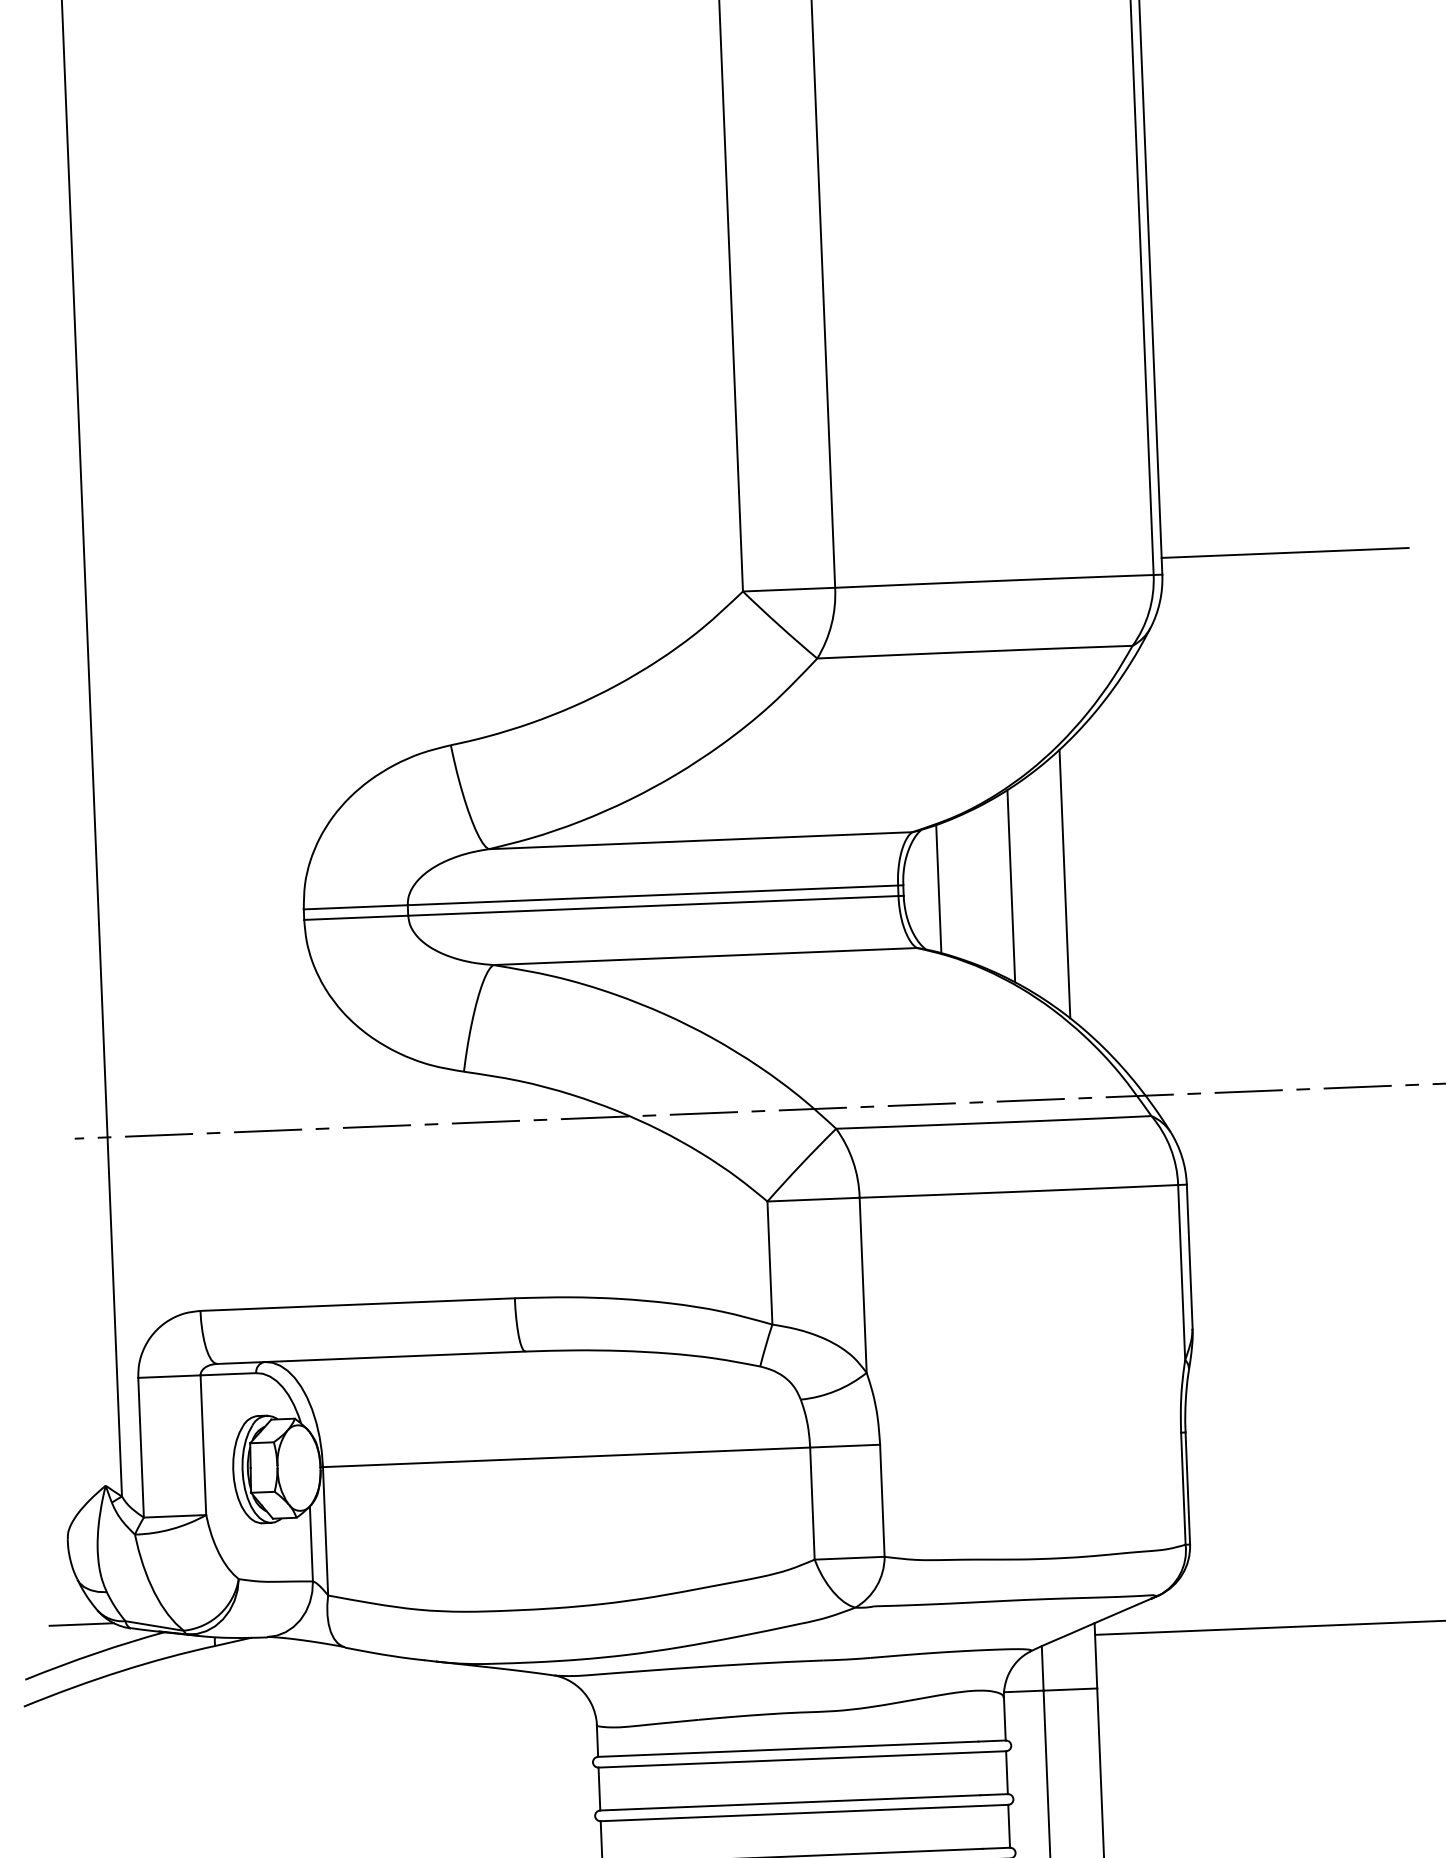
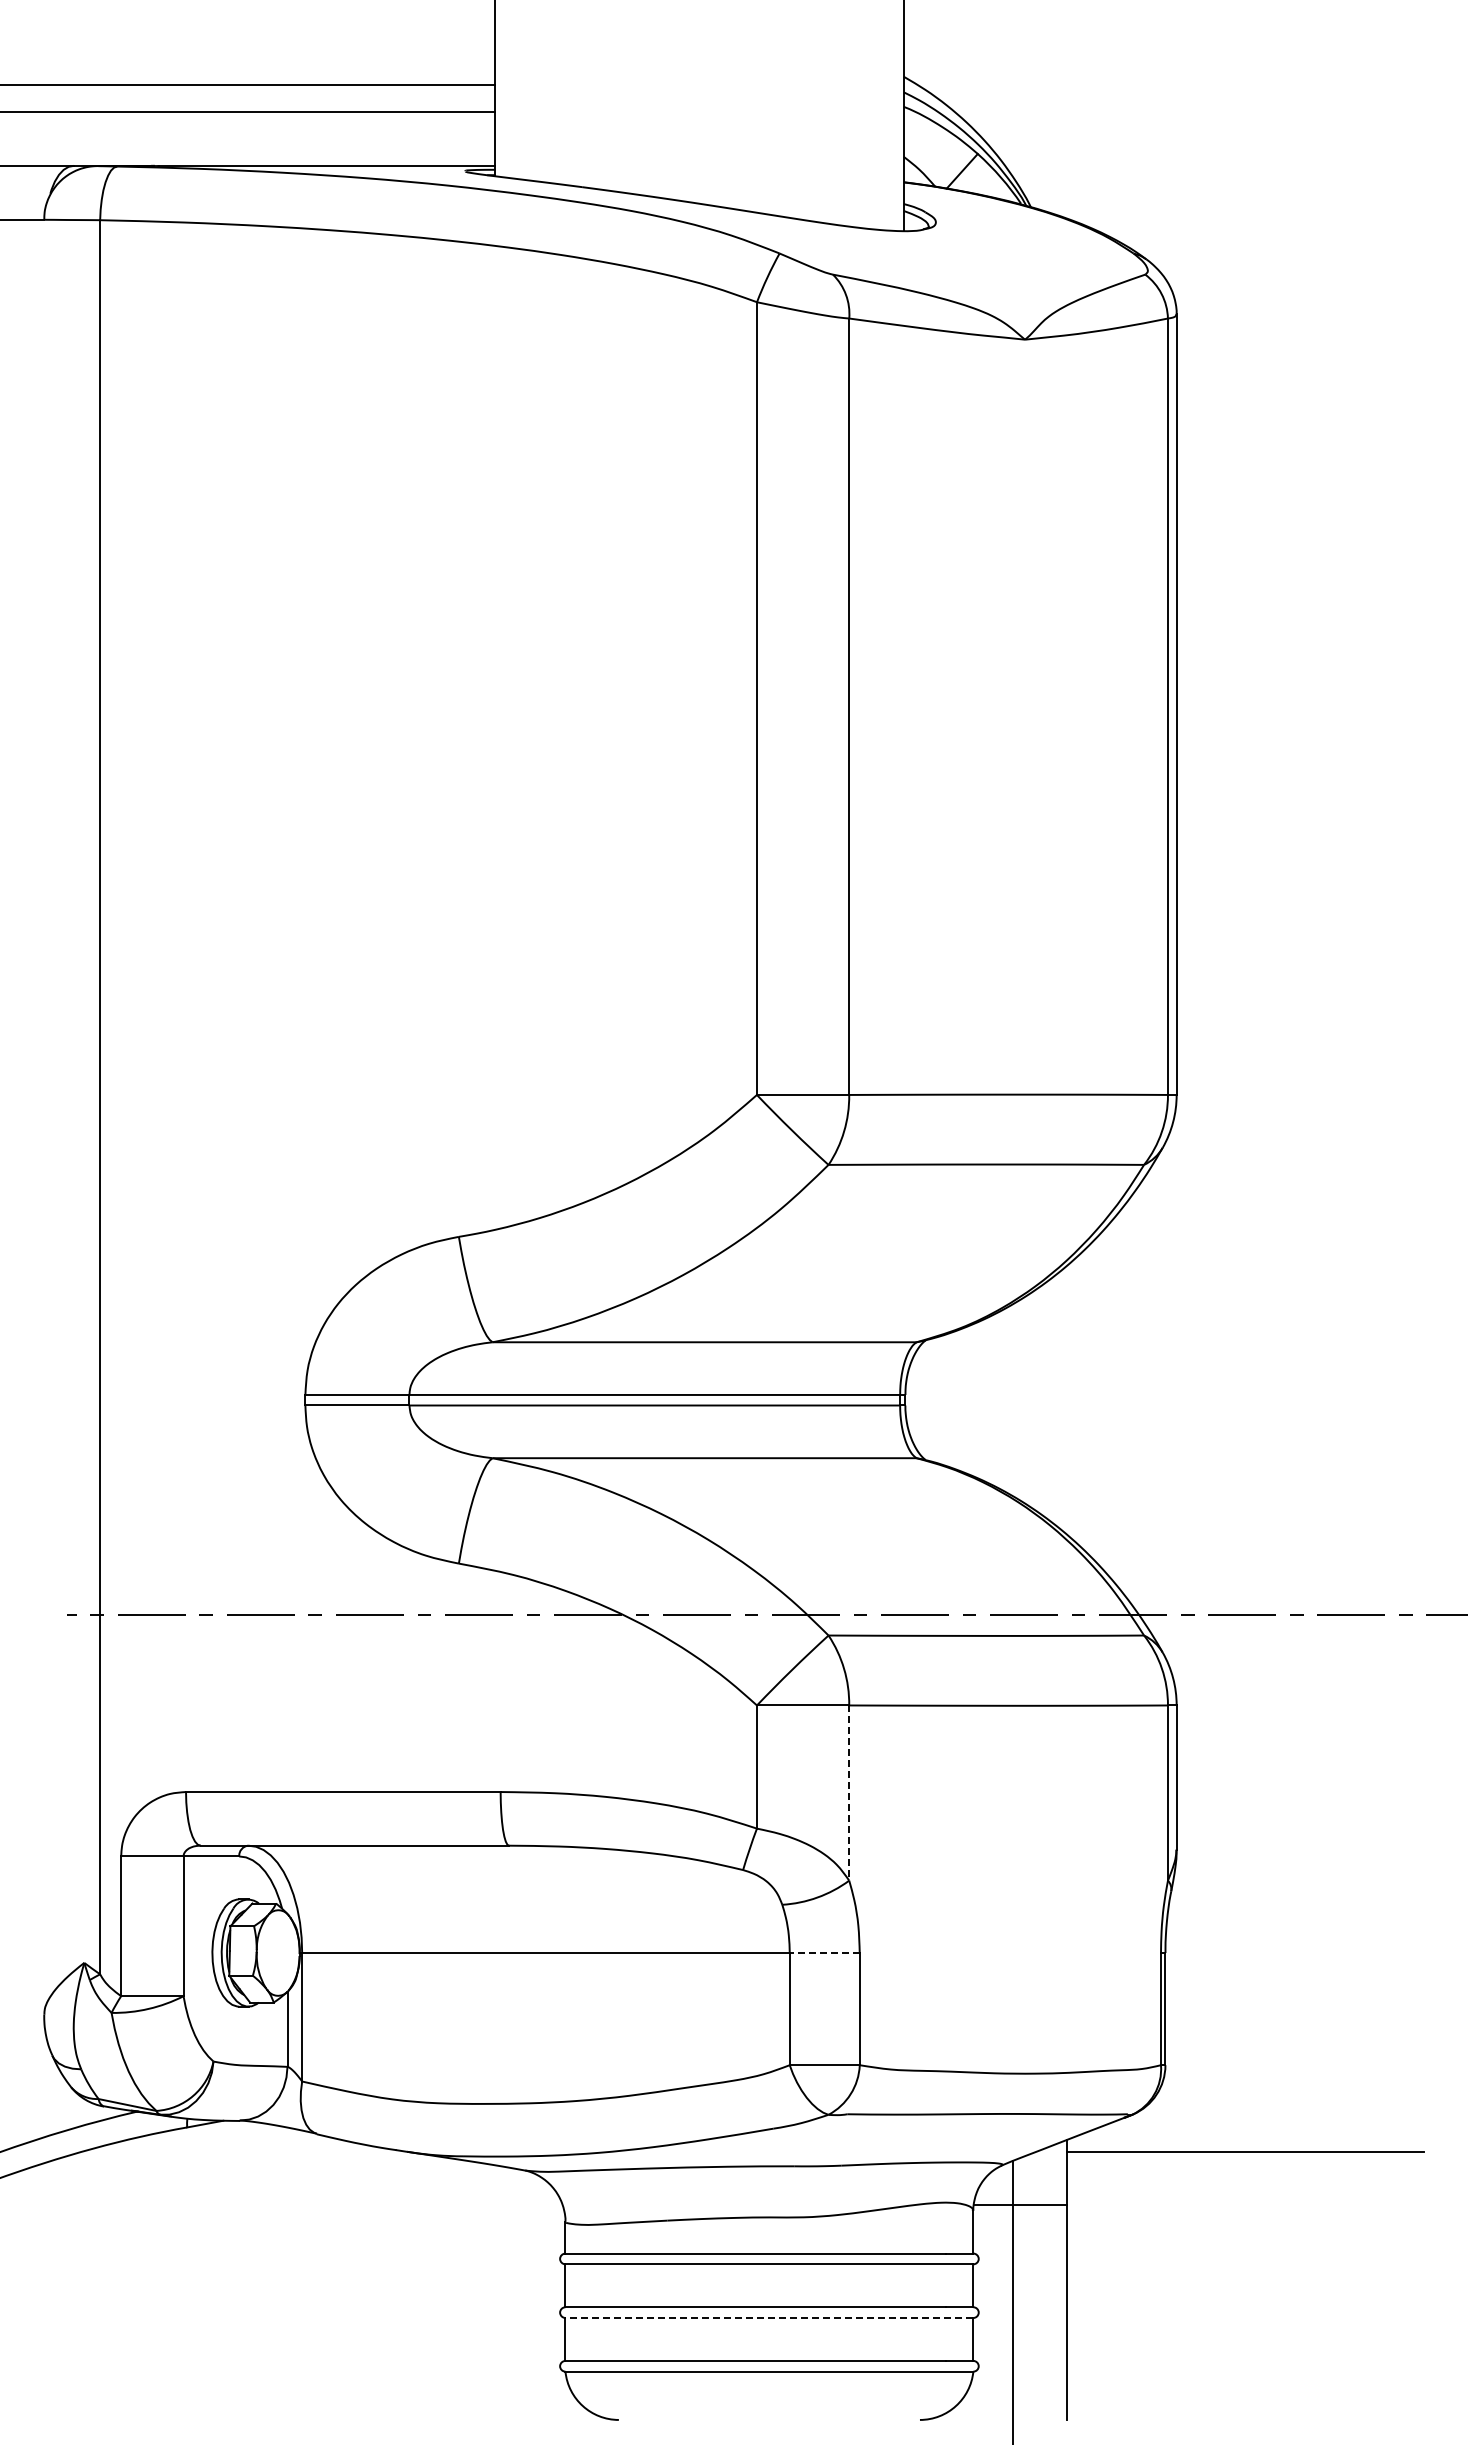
line: (1284, 553) -> (1299, 1078), removed
line: (1064, 883) -> (1066, 1399), removed
line: (1011, 885) -> (1013, 1399), removed
line: (938, 889) -> (940, 1400), removed
line: (863, 1285) -> (849, 1793), solid -> dashed
line: (844, 1446) -> (824, 1953), solid -> dashed
line: (81, 1624) -> (54, 2100), removed
line: (804, 1812) -> (769, 2317), solid -> dashed

